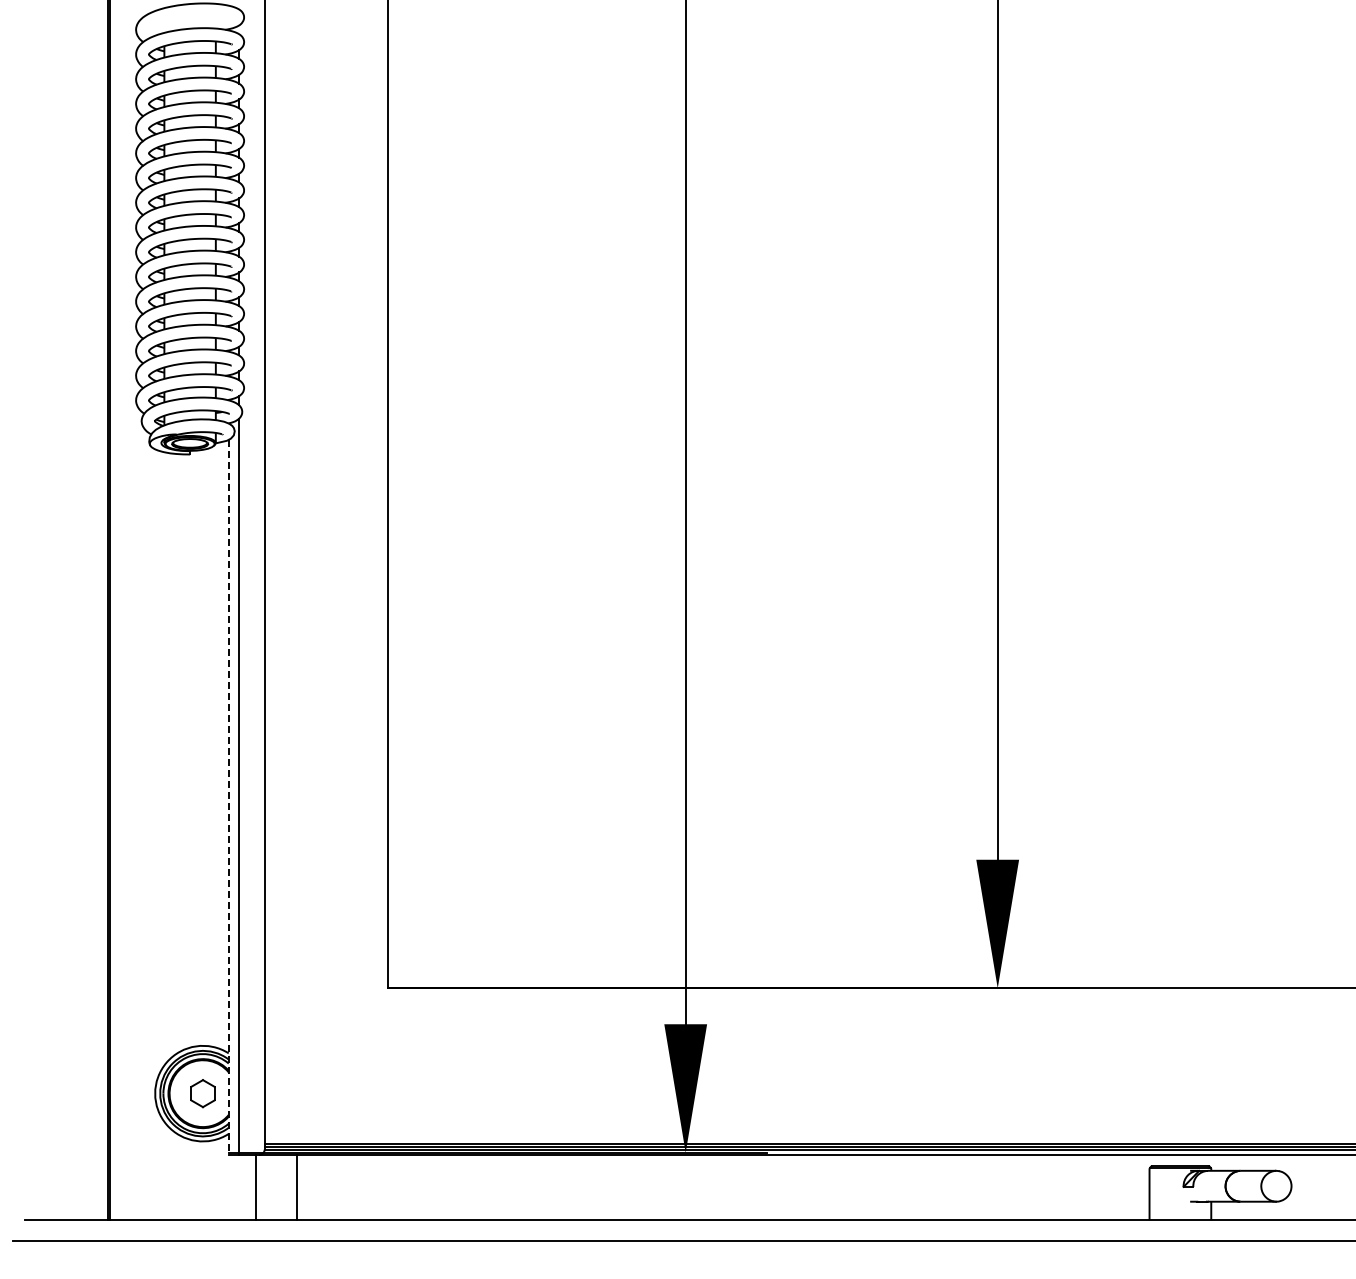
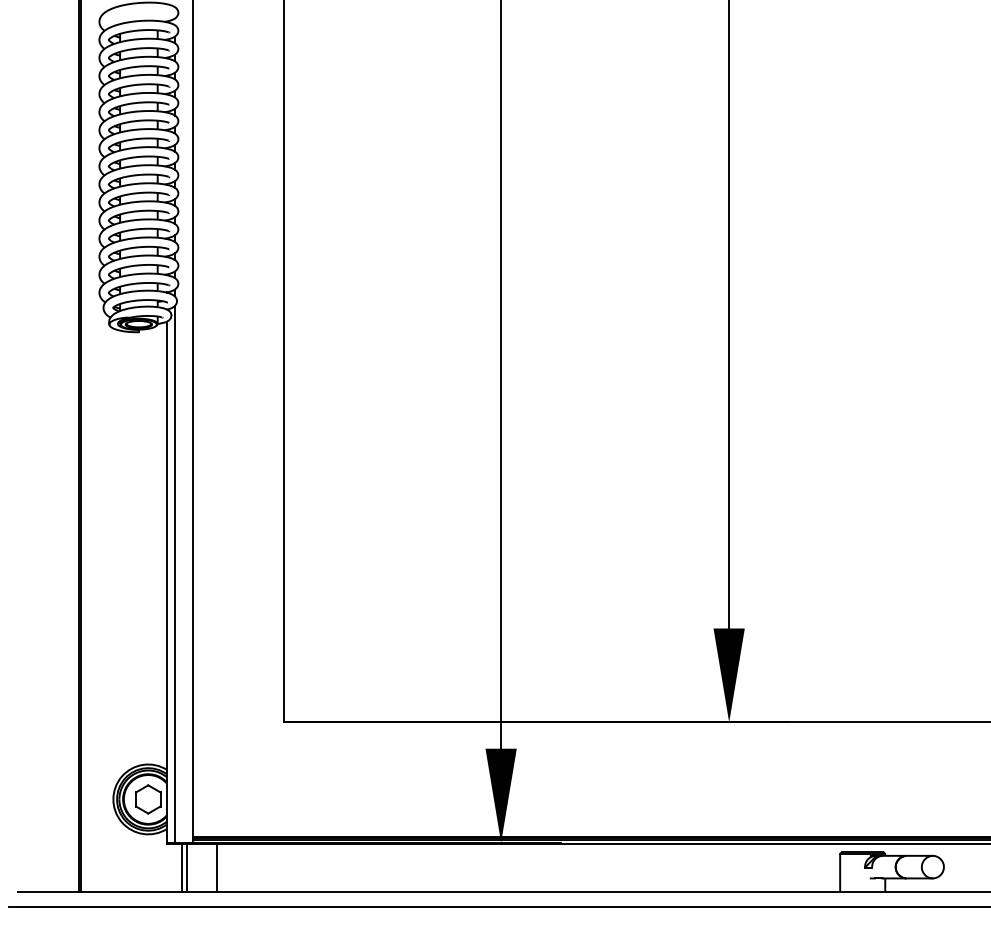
line: (228, 797) -> (166, 582), dashed -> solid
part: (202, 1093) -> (147, 799), size x1.43
line: (249, 1187) -> (182, 868), added

